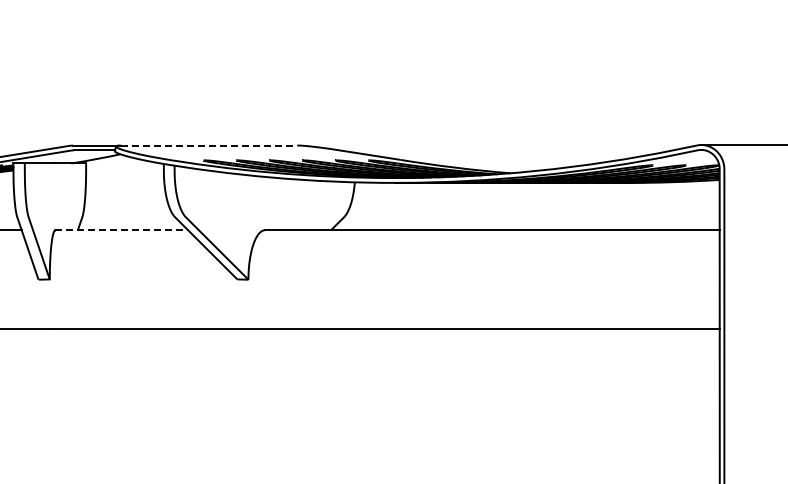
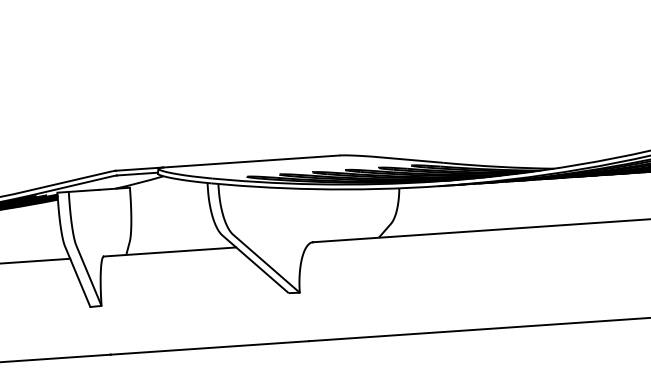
line: (209, 145) -> (251, 161), dashed -> solid
line: (122, 230) -> (170, 252), dashed -> solid

